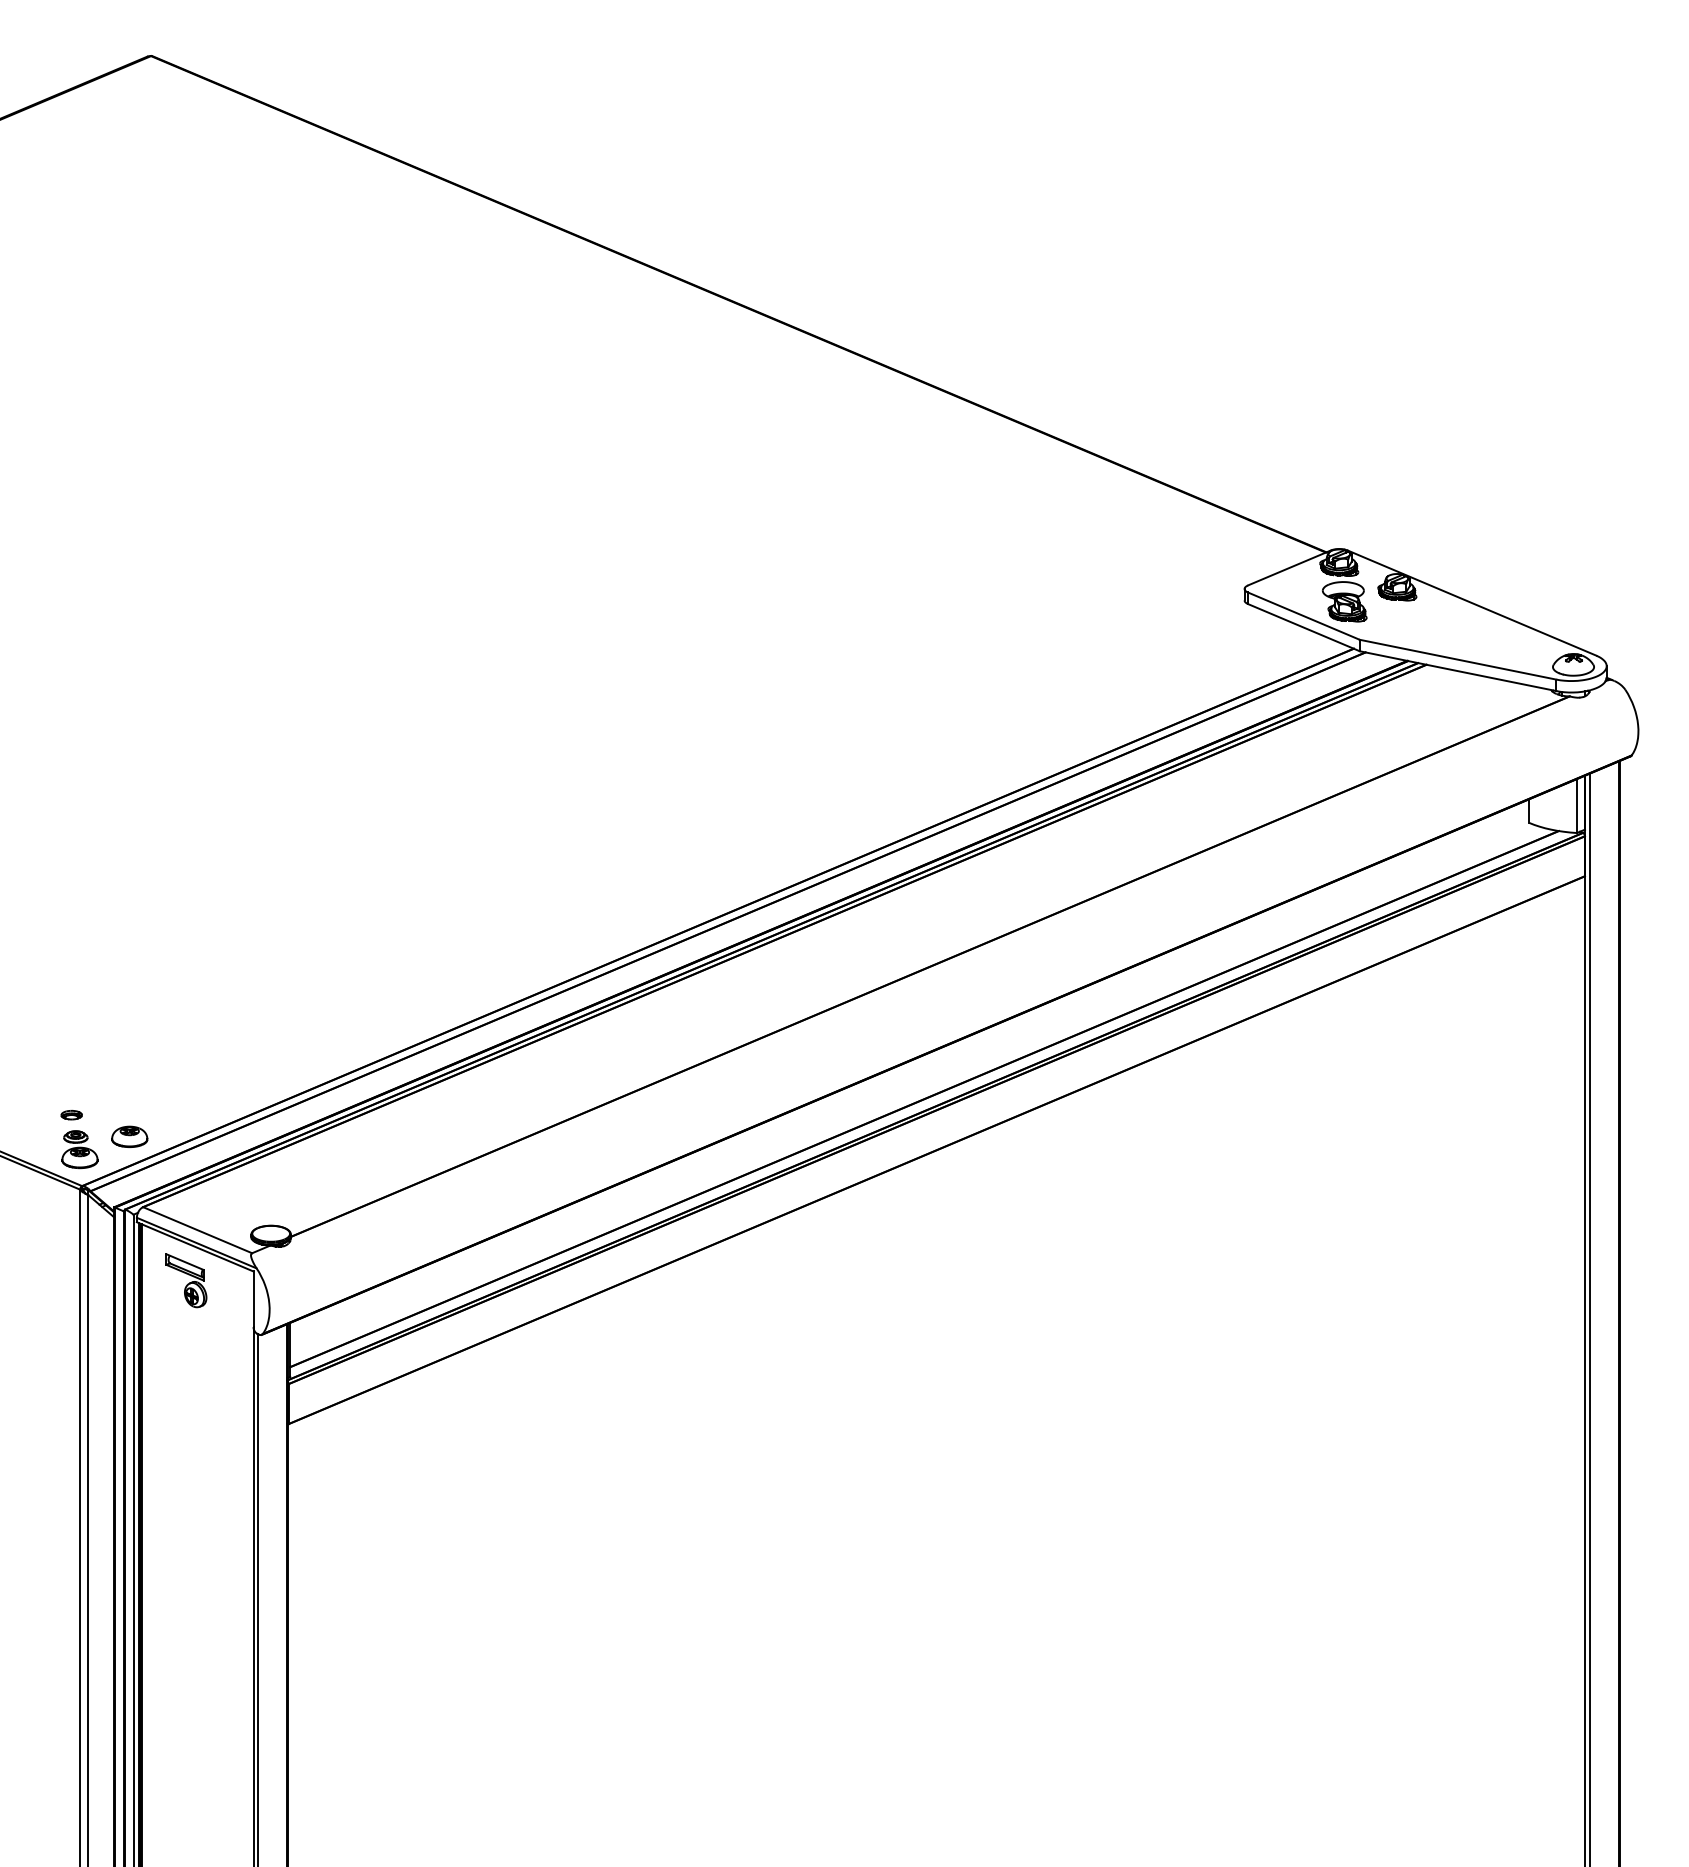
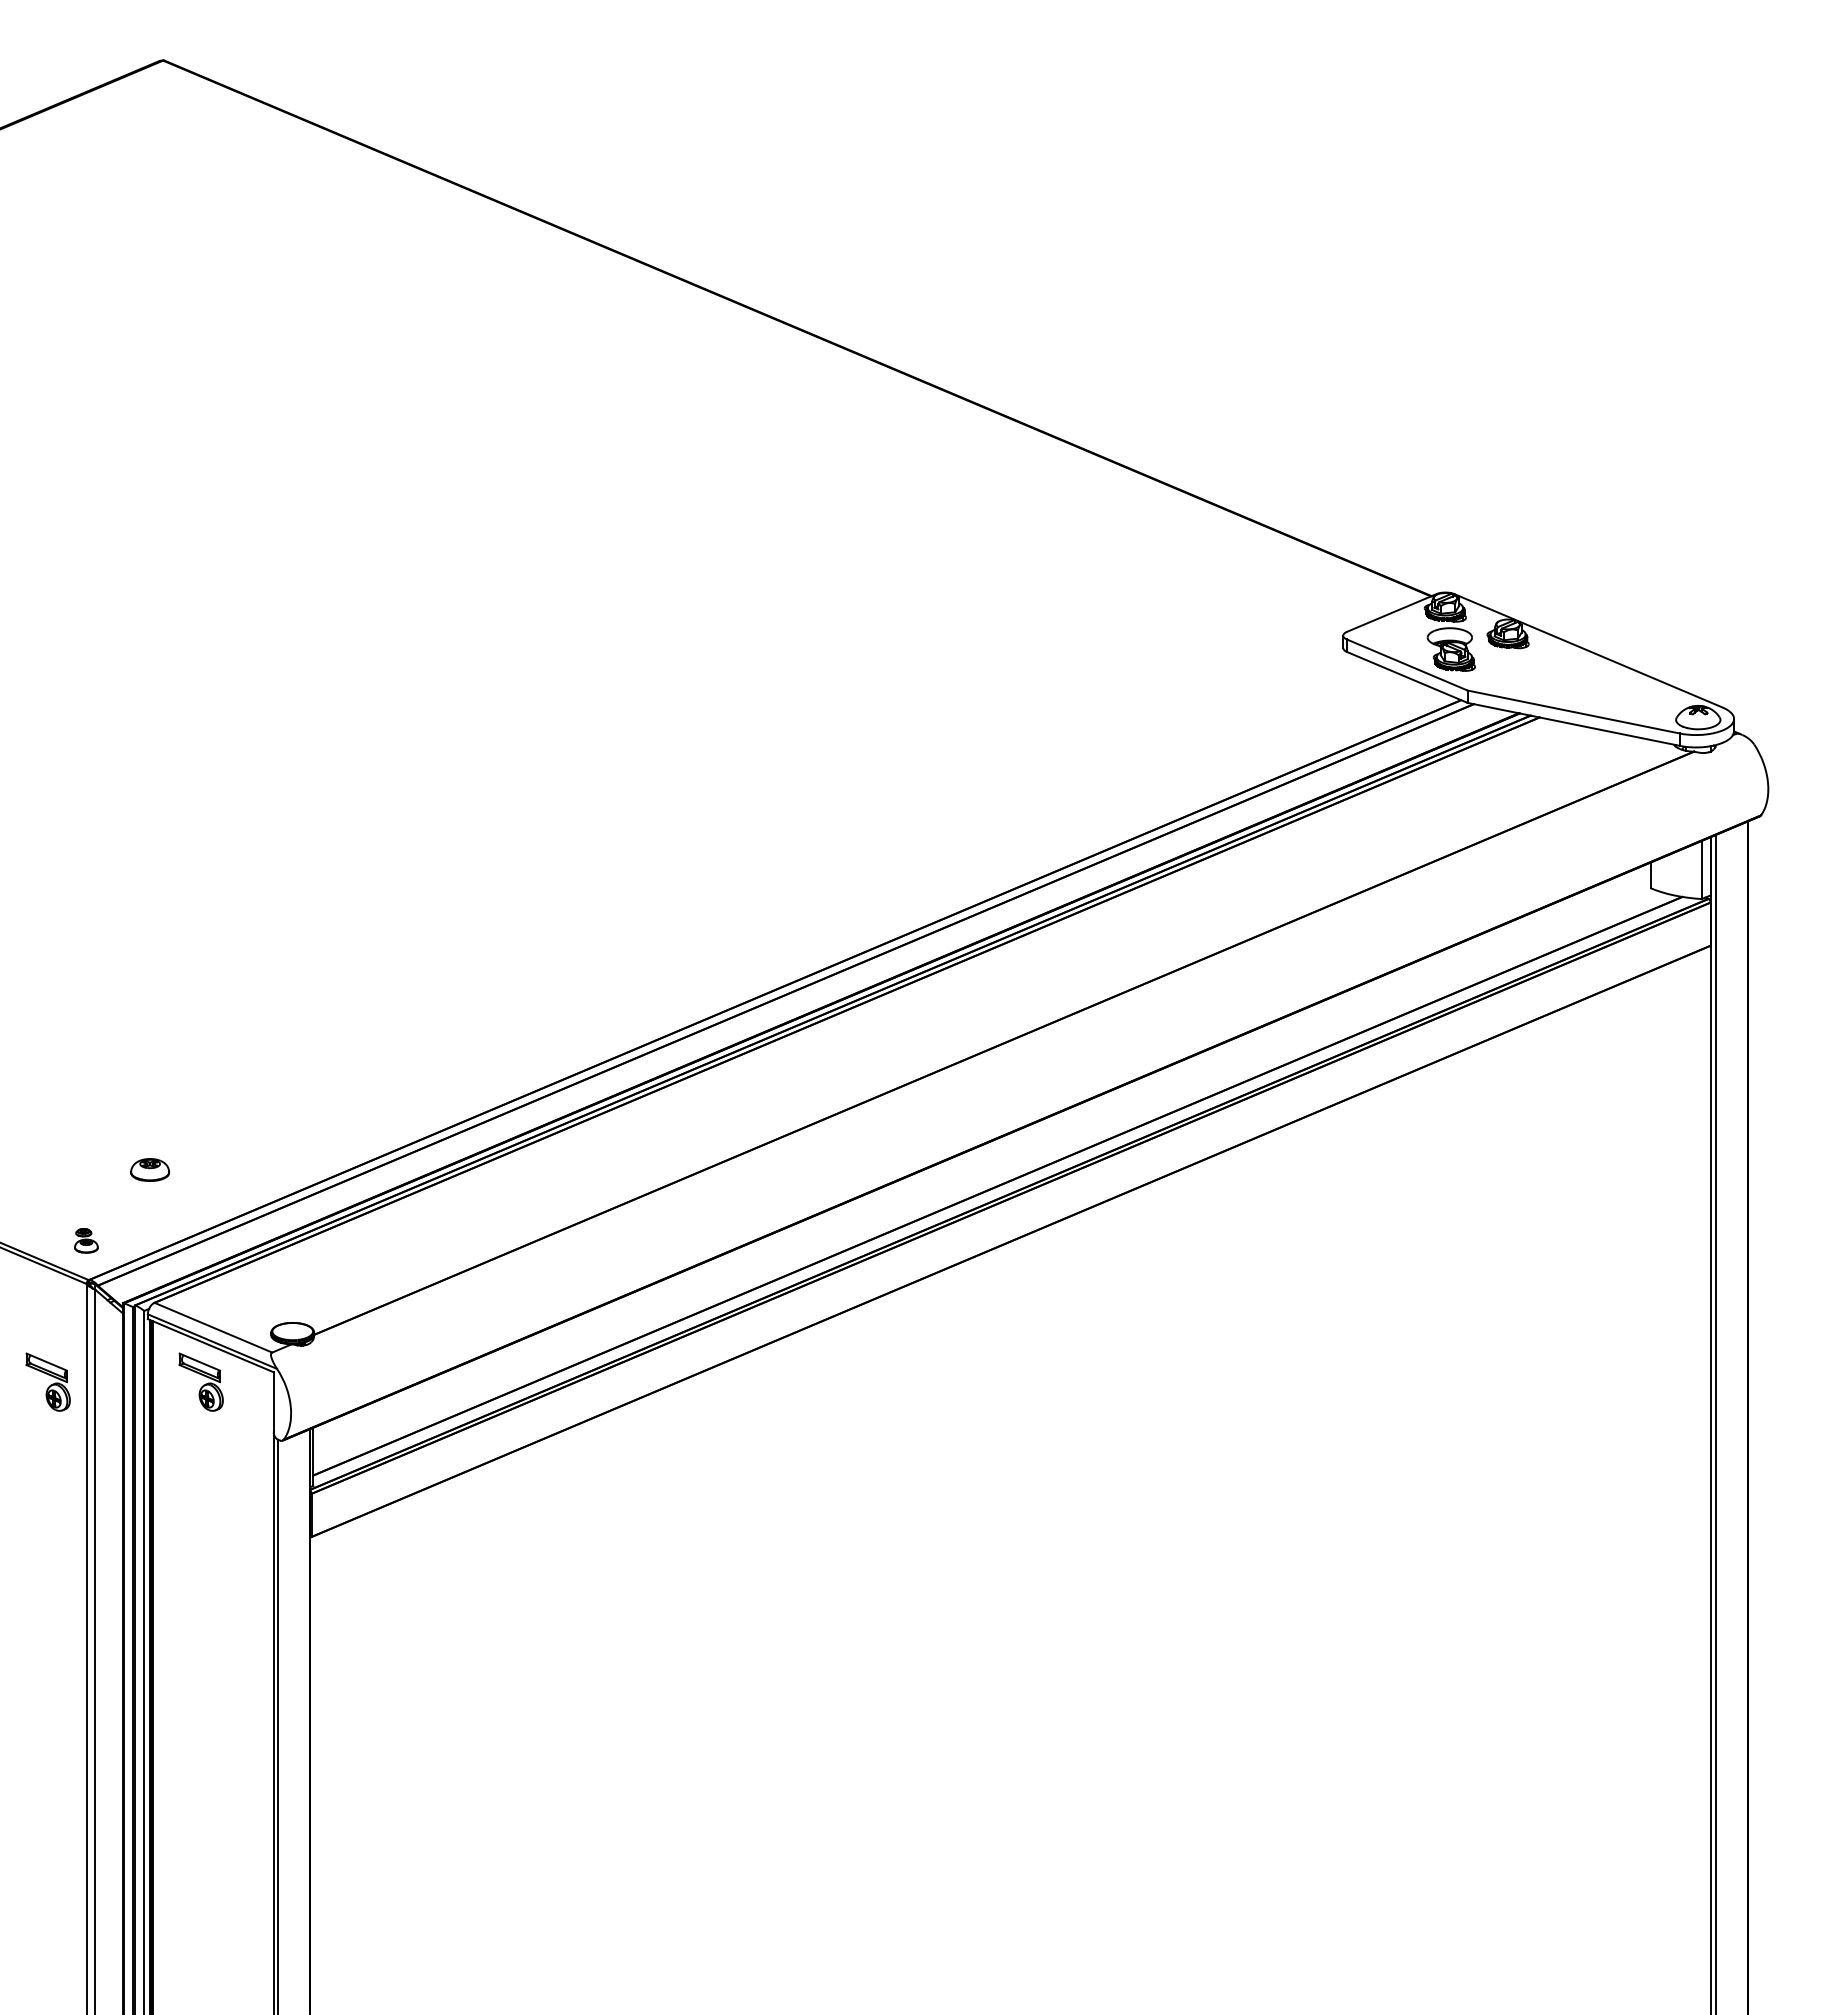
part: (71, 1115) -> (77, 1203), removed
part: (130, 1136) -> (150, 1169), moved
part: (80, 1149) -> (86, 1240), size x0.6
part: (43, 1280) -> (47, 1381), added

